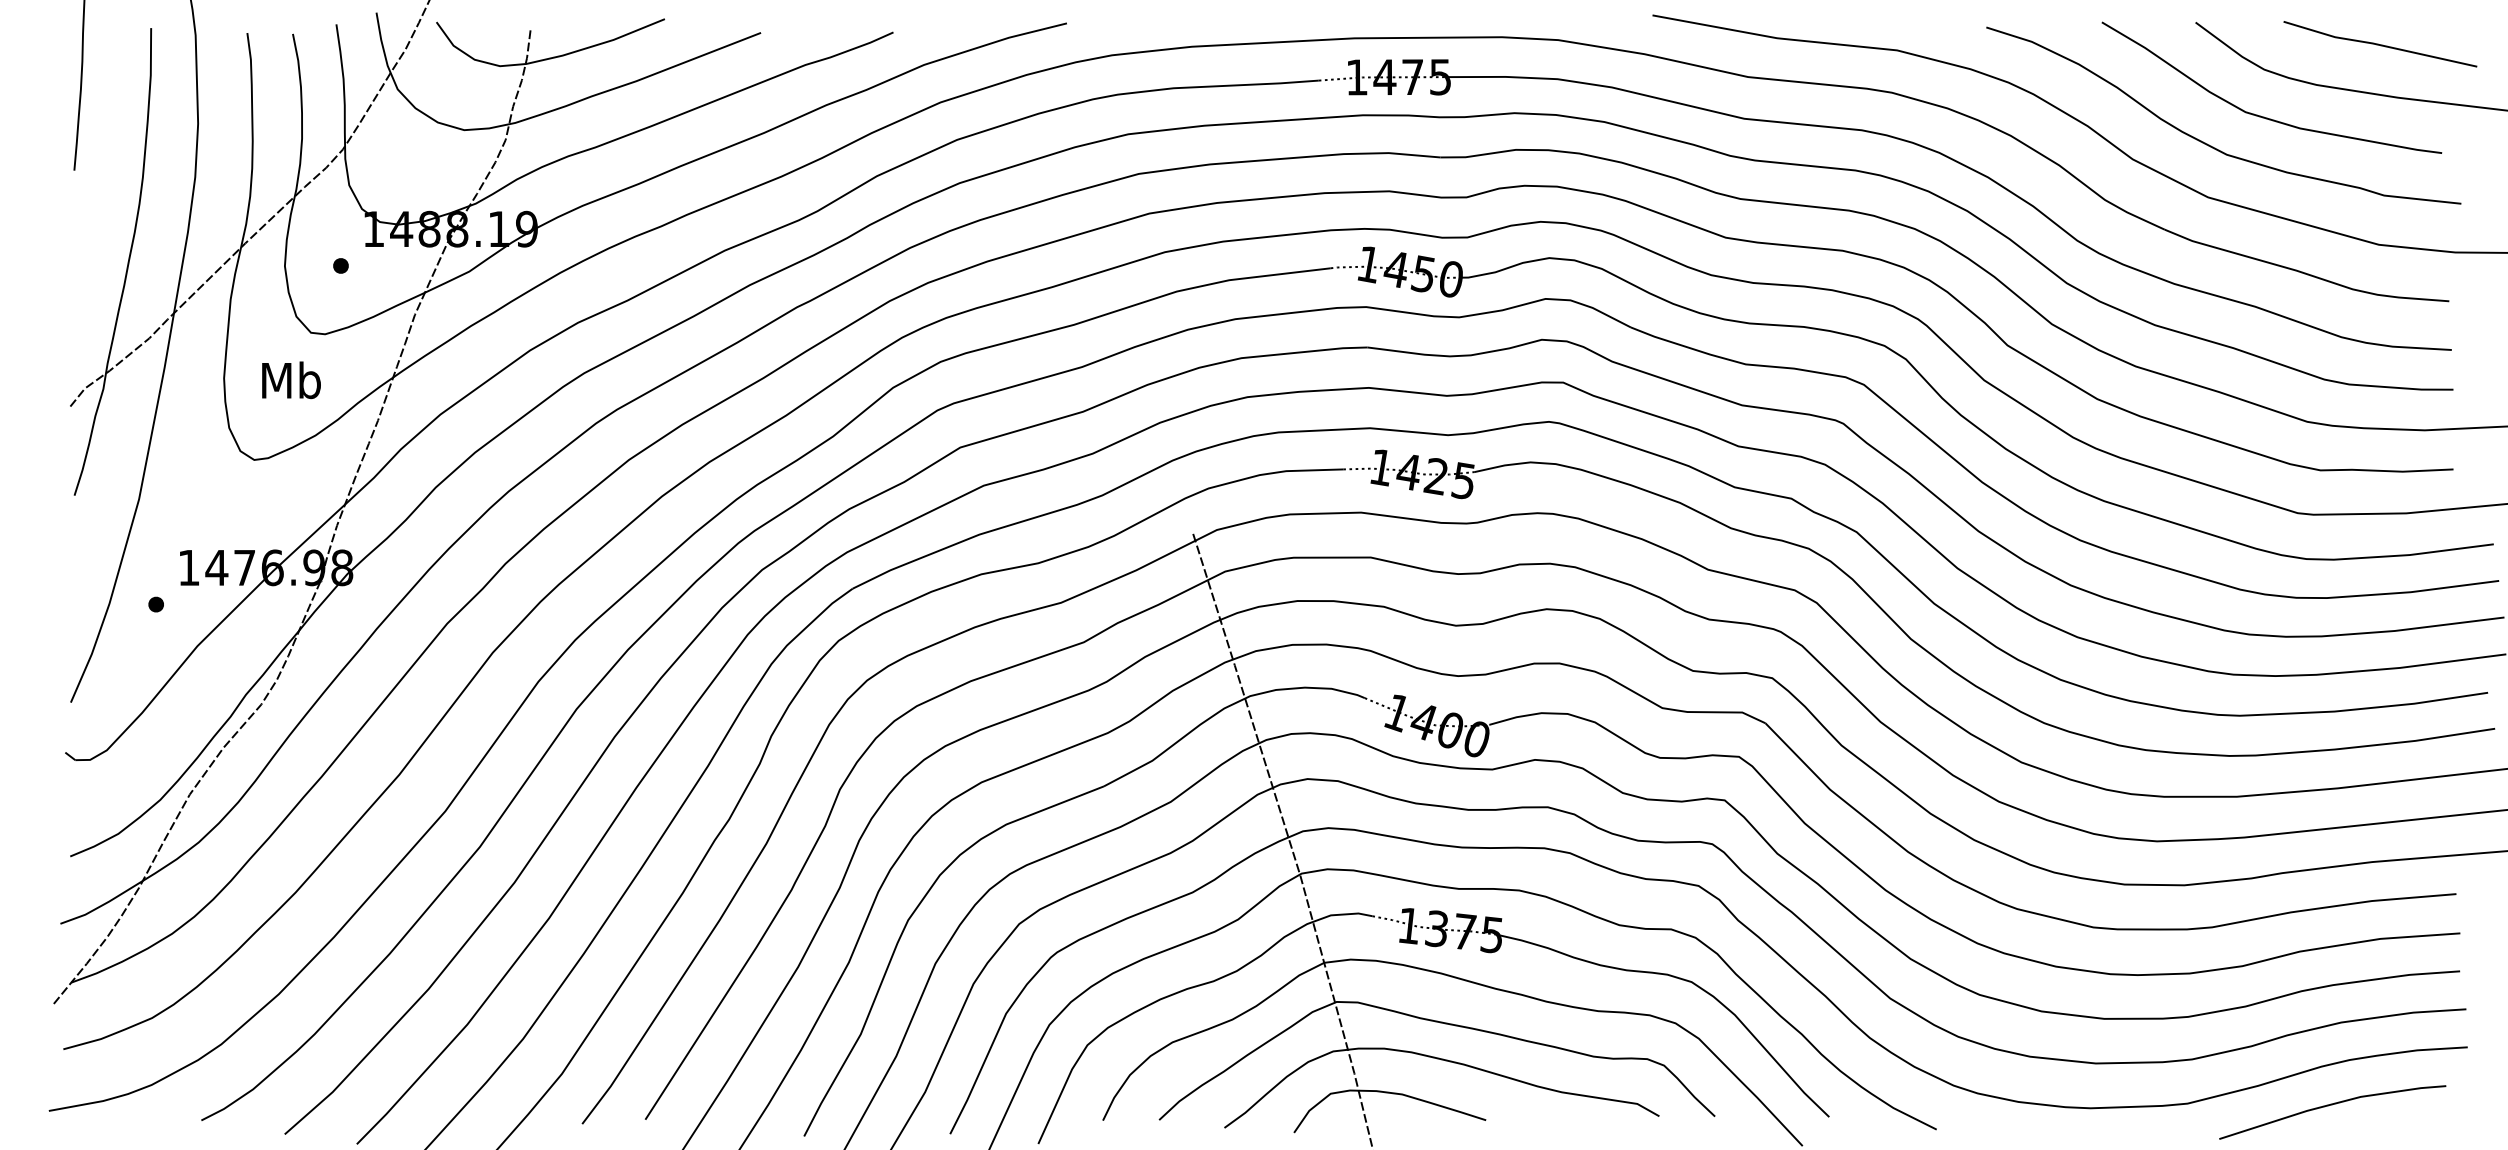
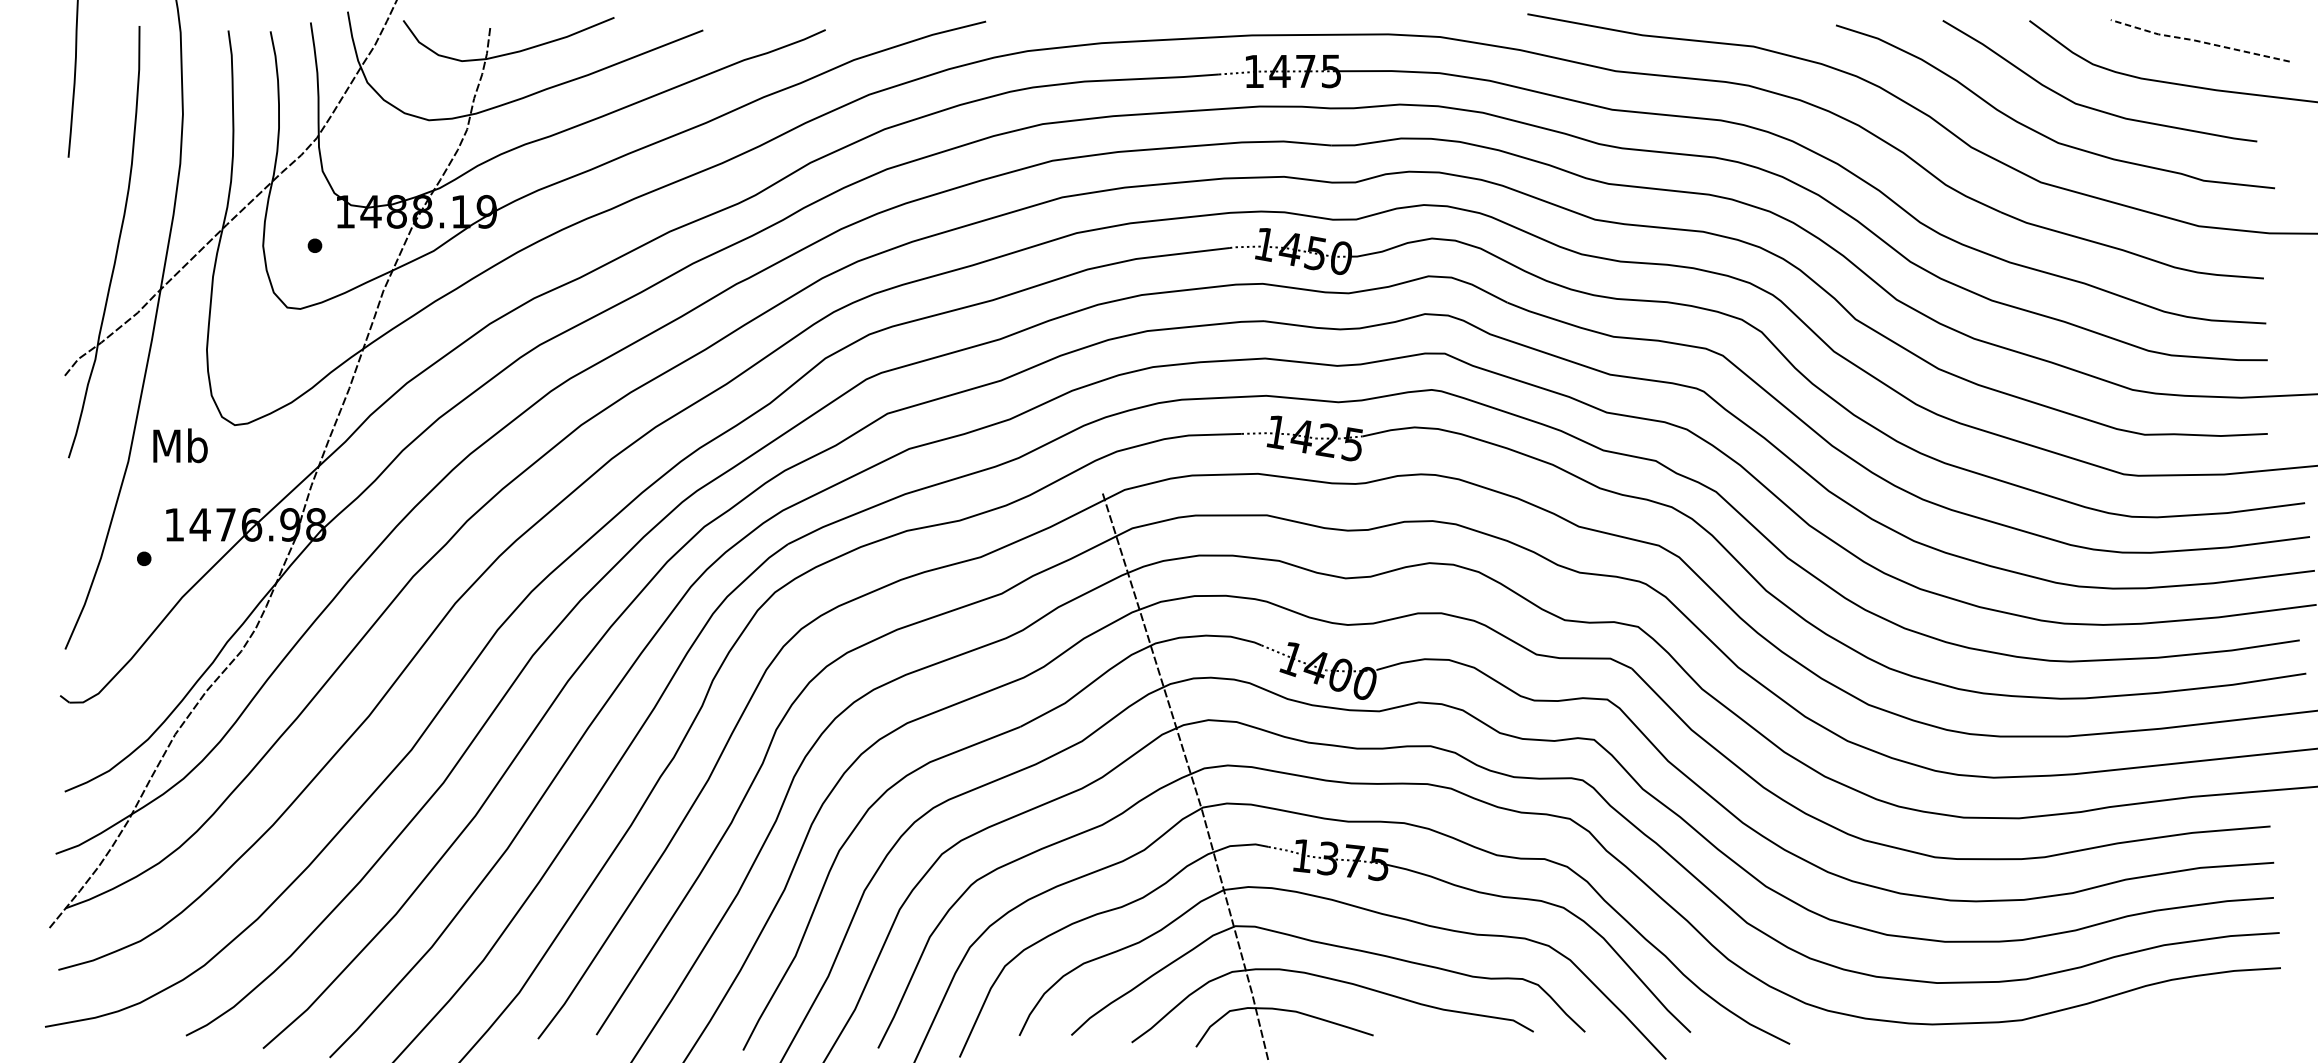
line: (2378, 44) -> (2198, 41), solid -> dashed
text: (291, 380) -> (180, 445), moved
line: (2332, 1105) -> (2155, 1021), removed

